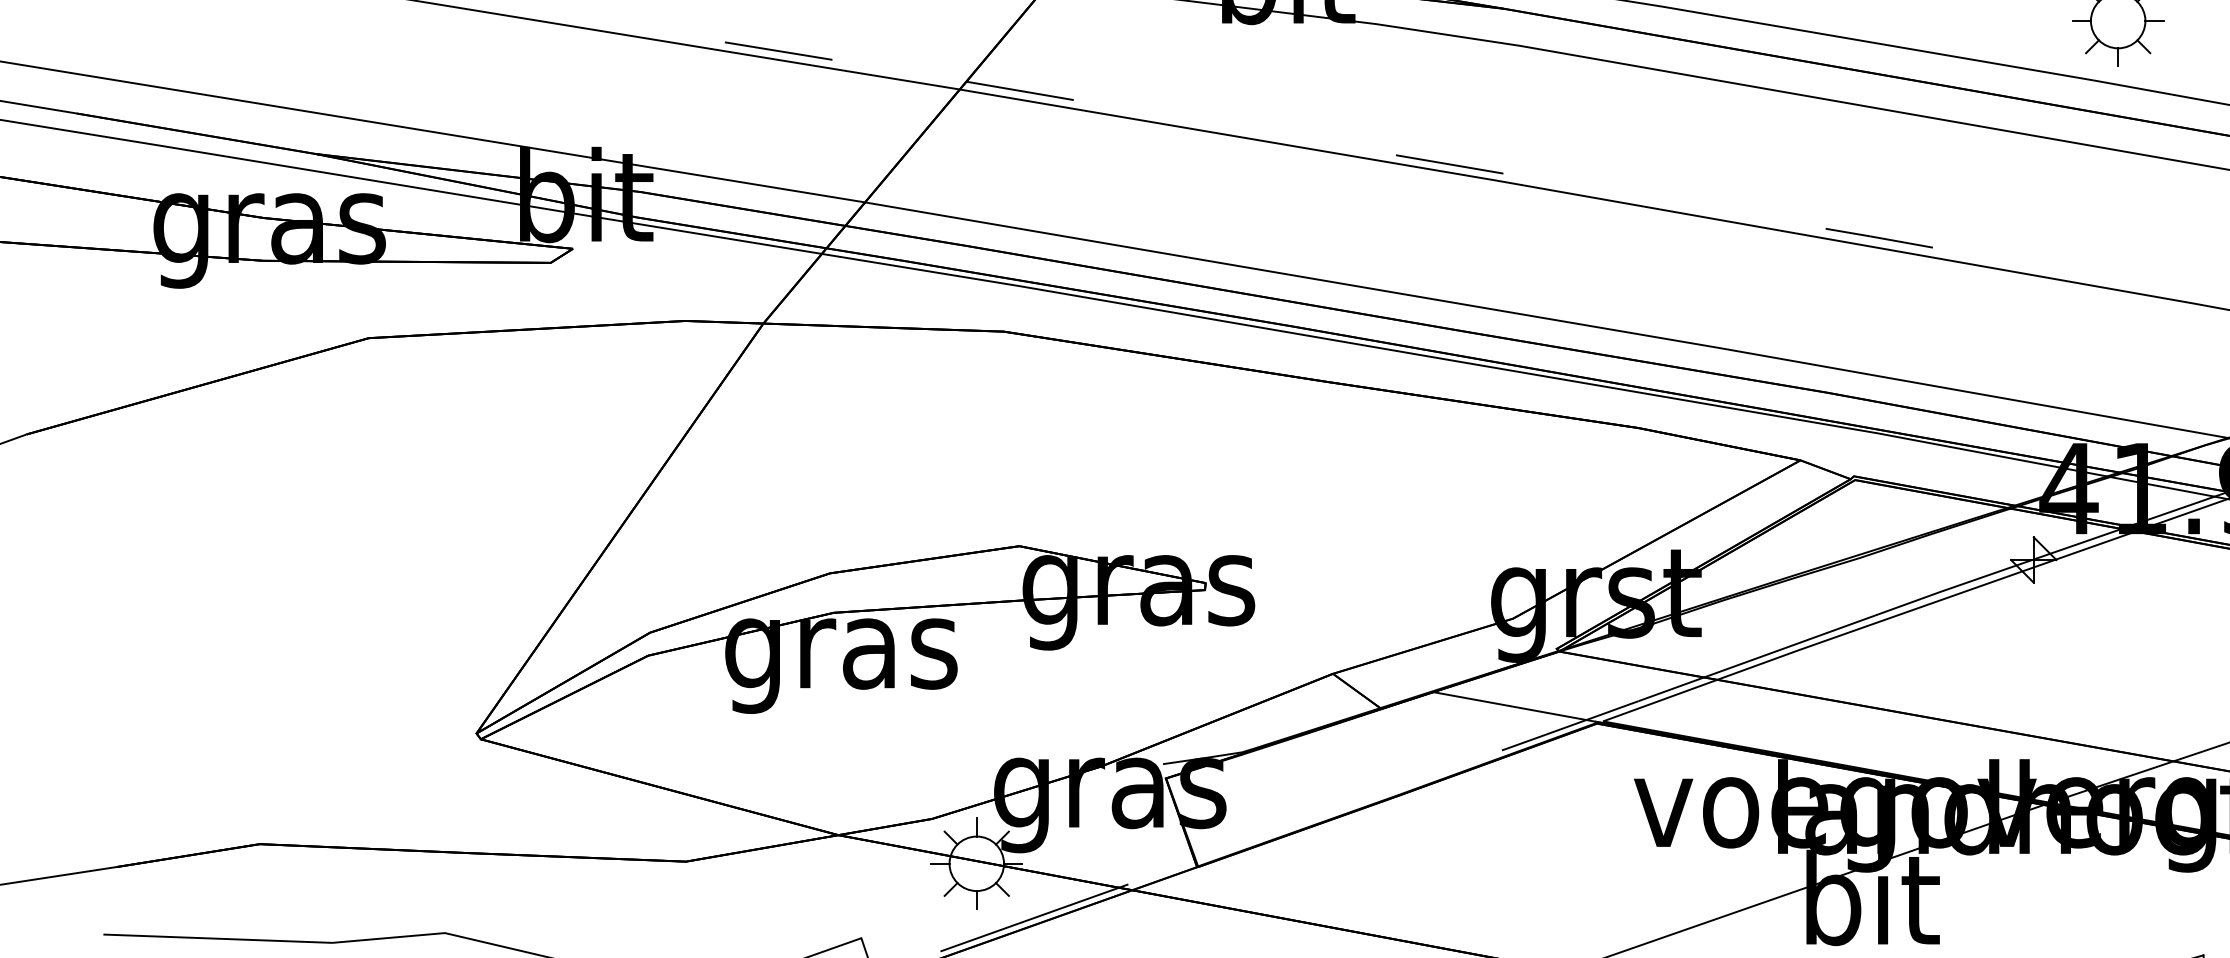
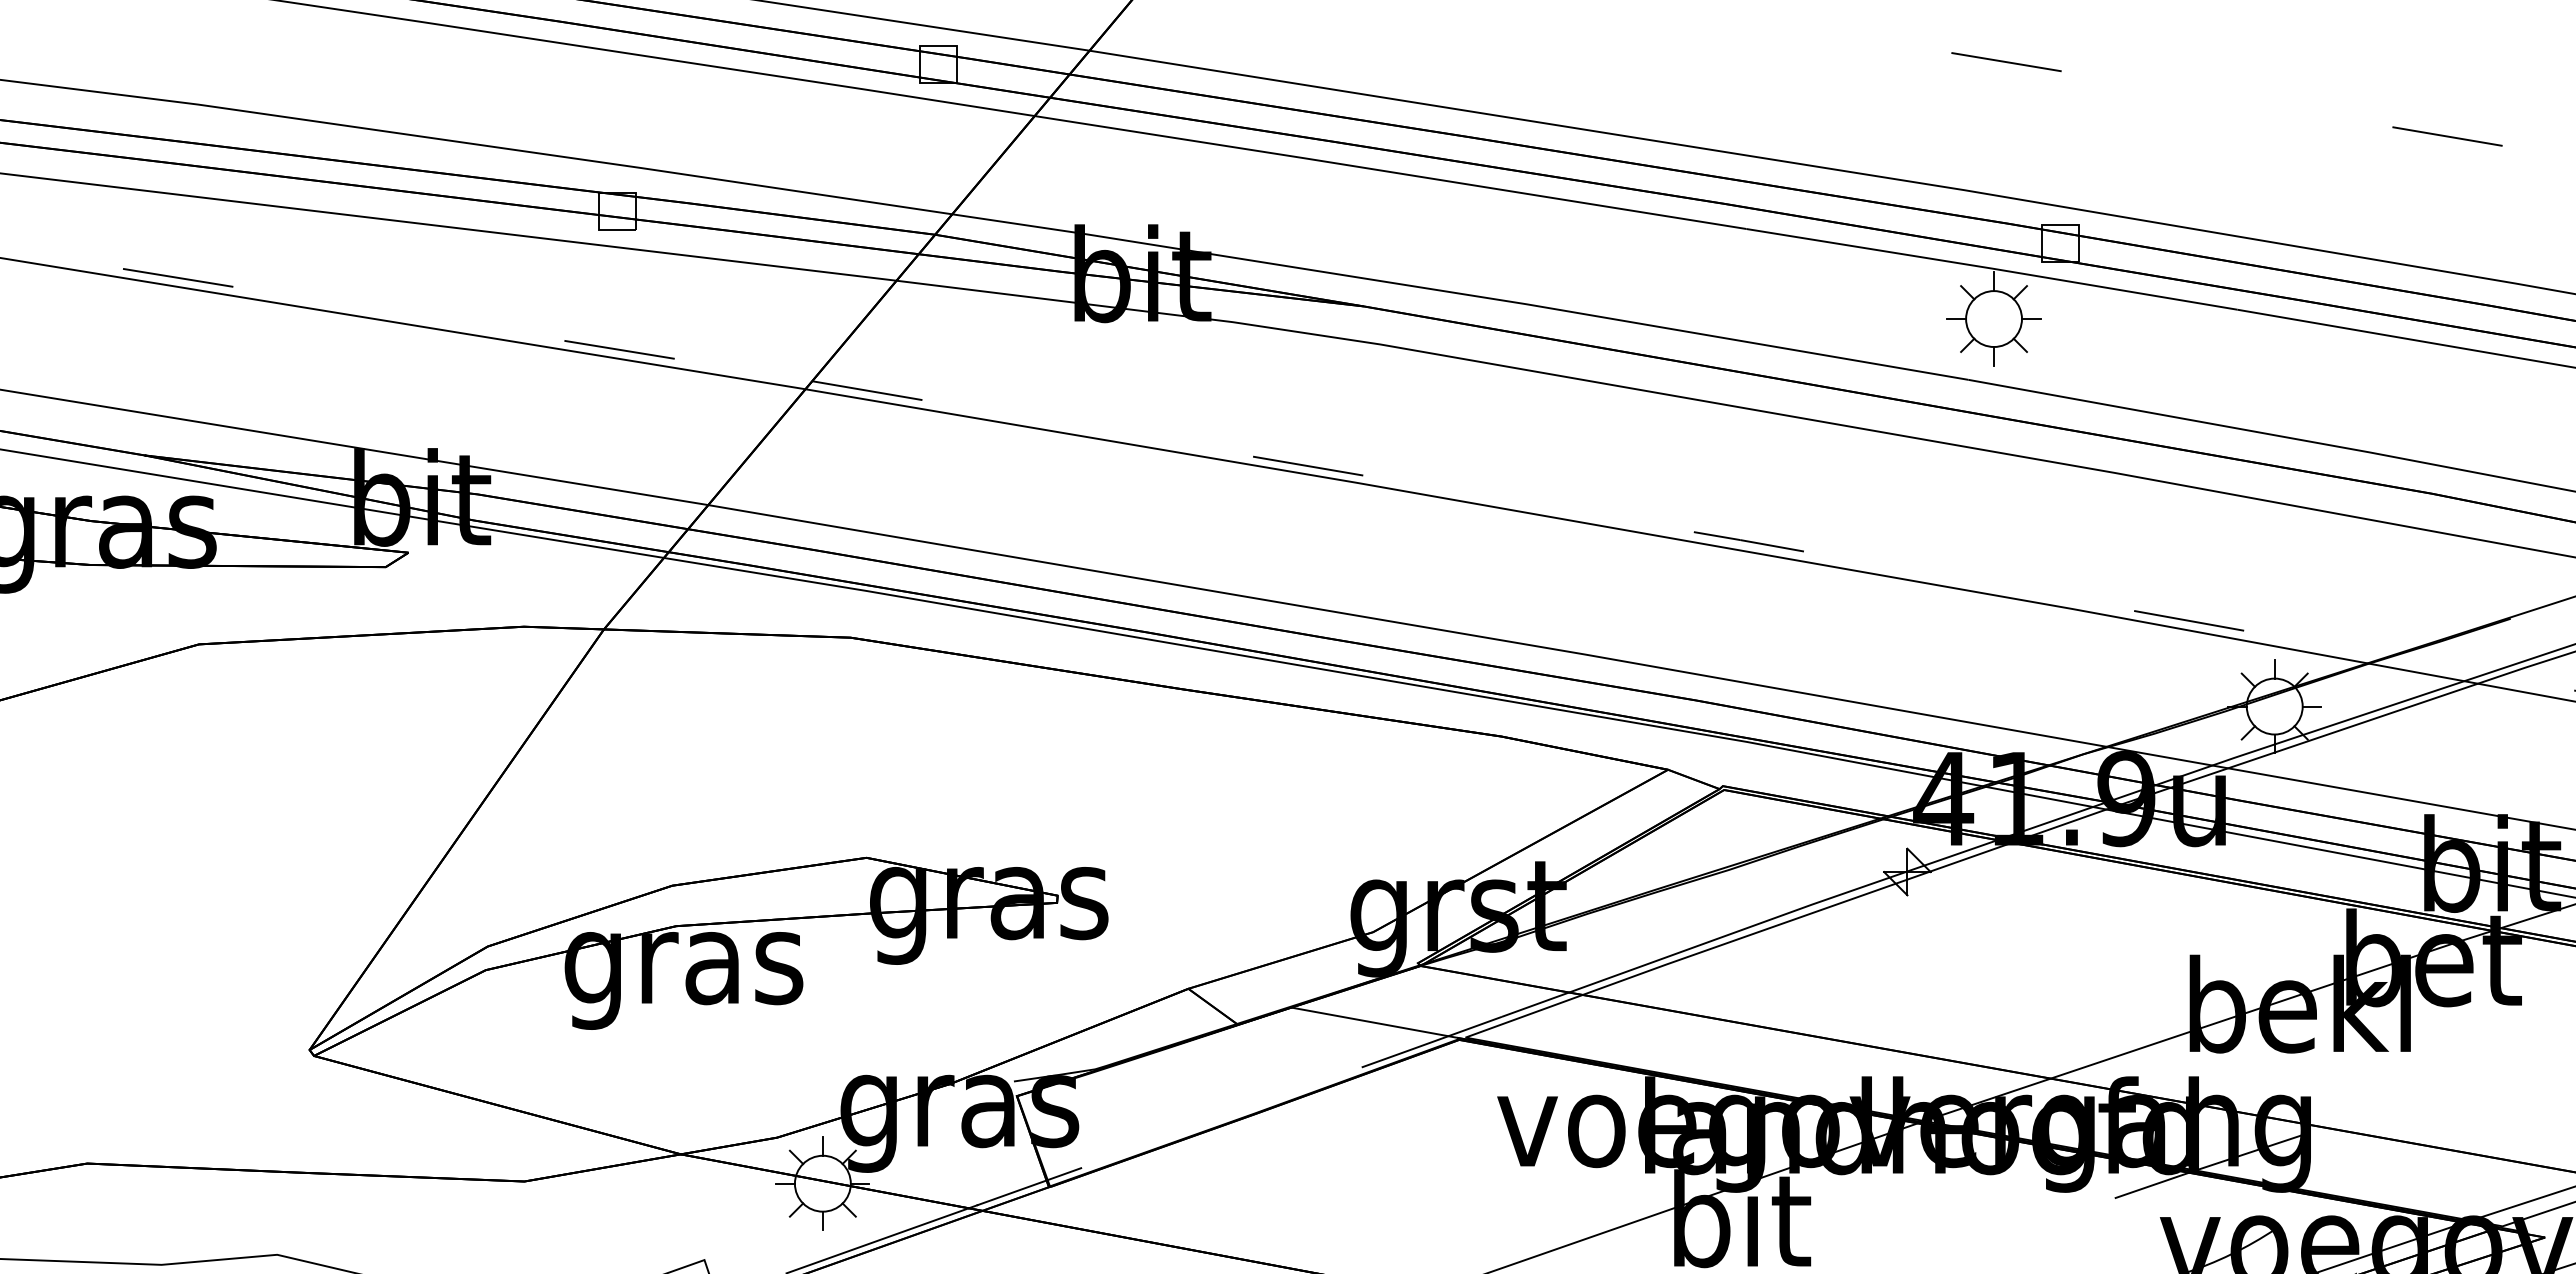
line: (1178, 866) -> (1029, 1186), added

